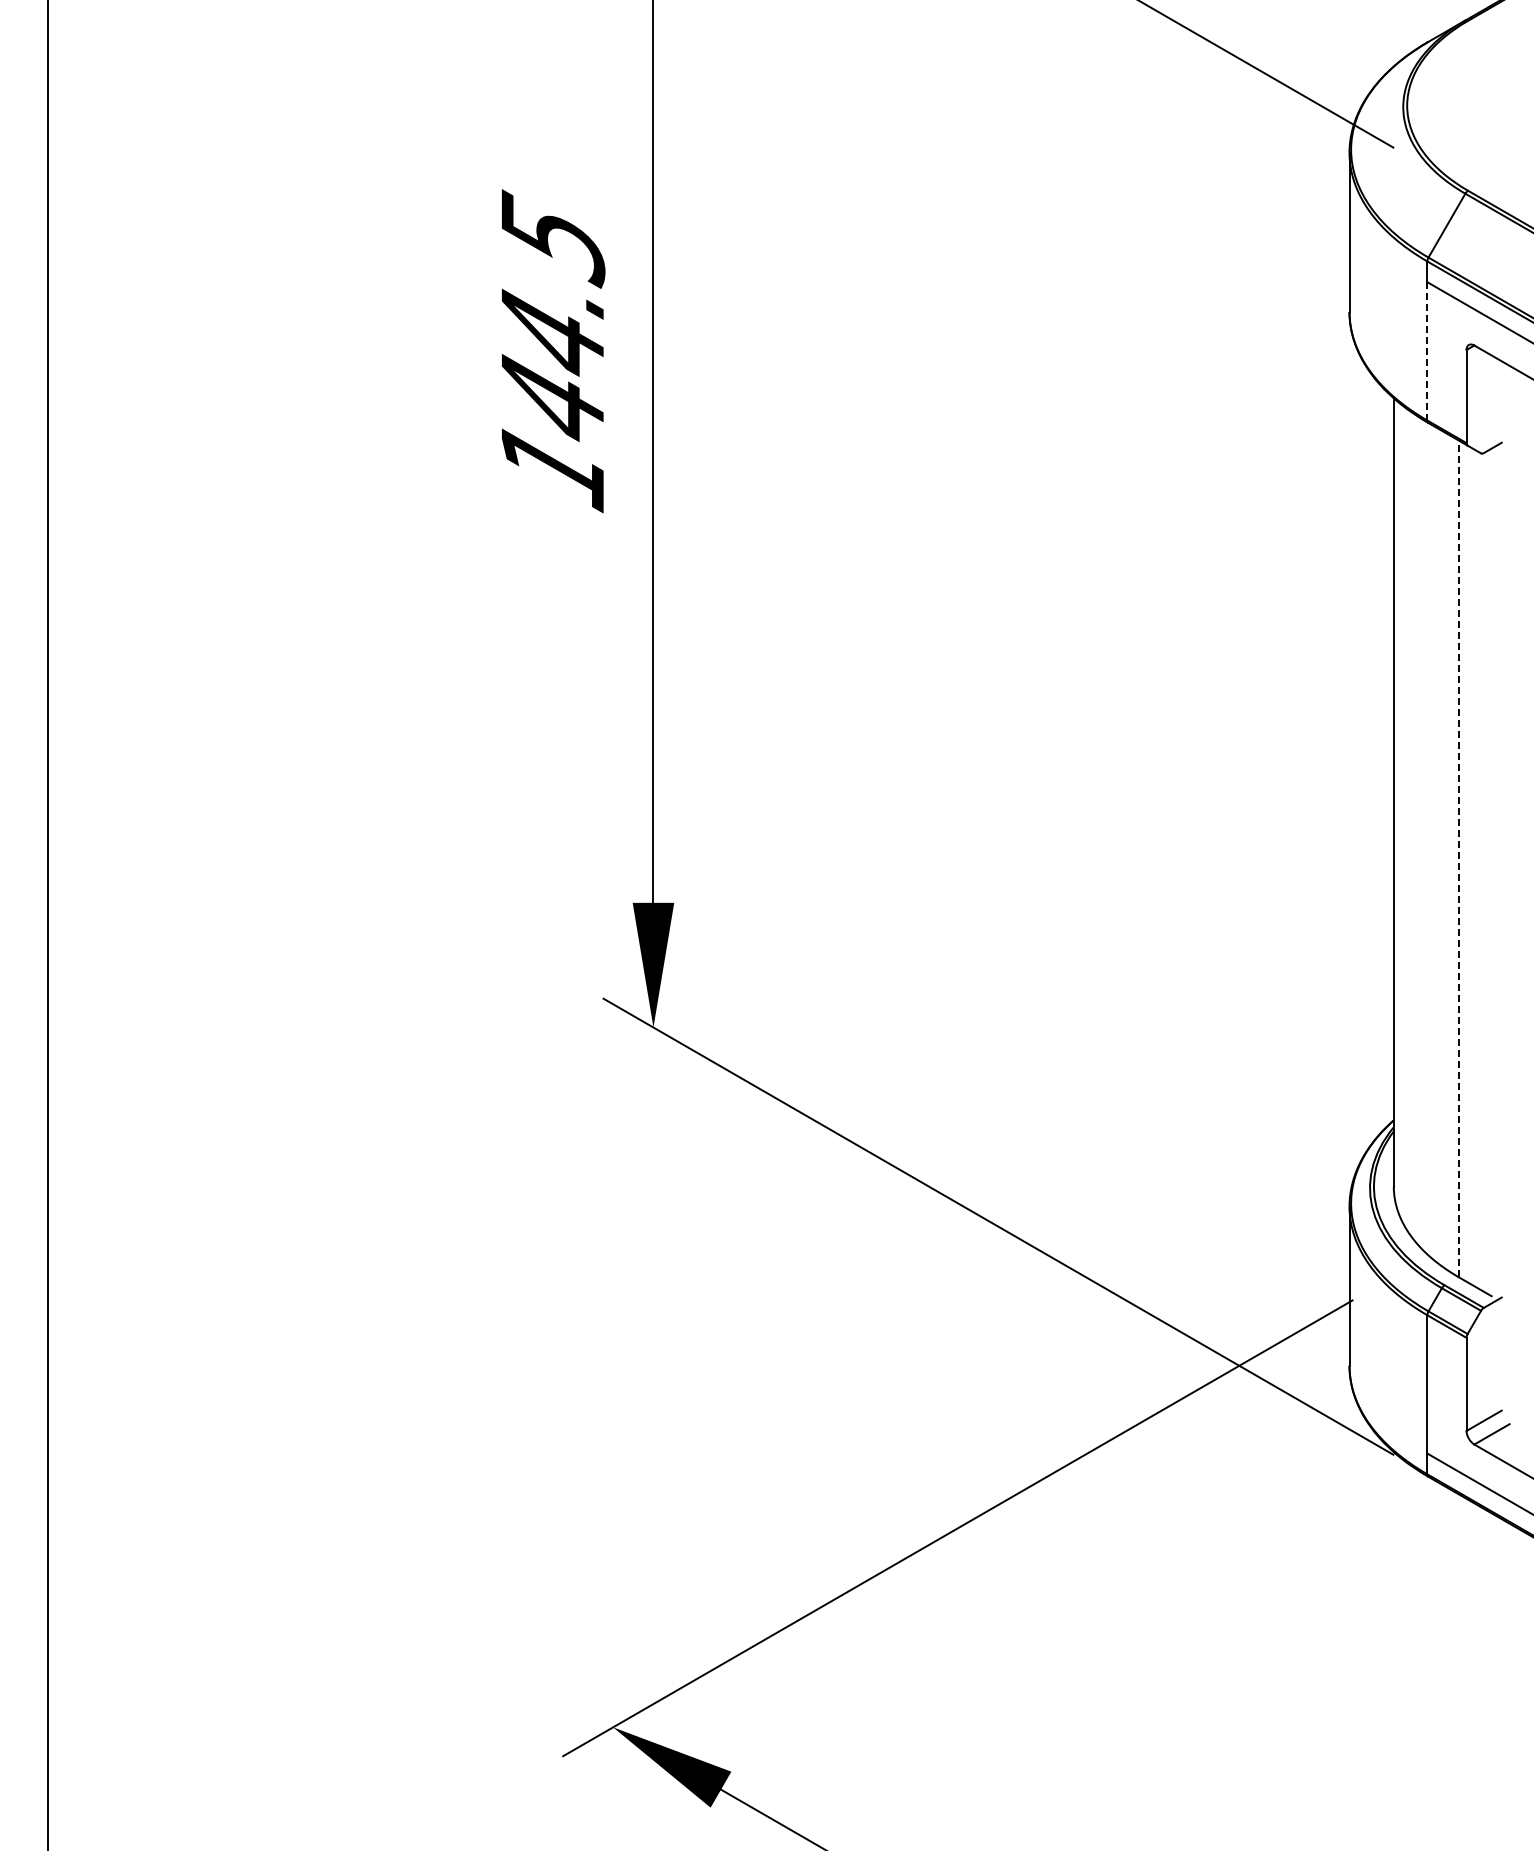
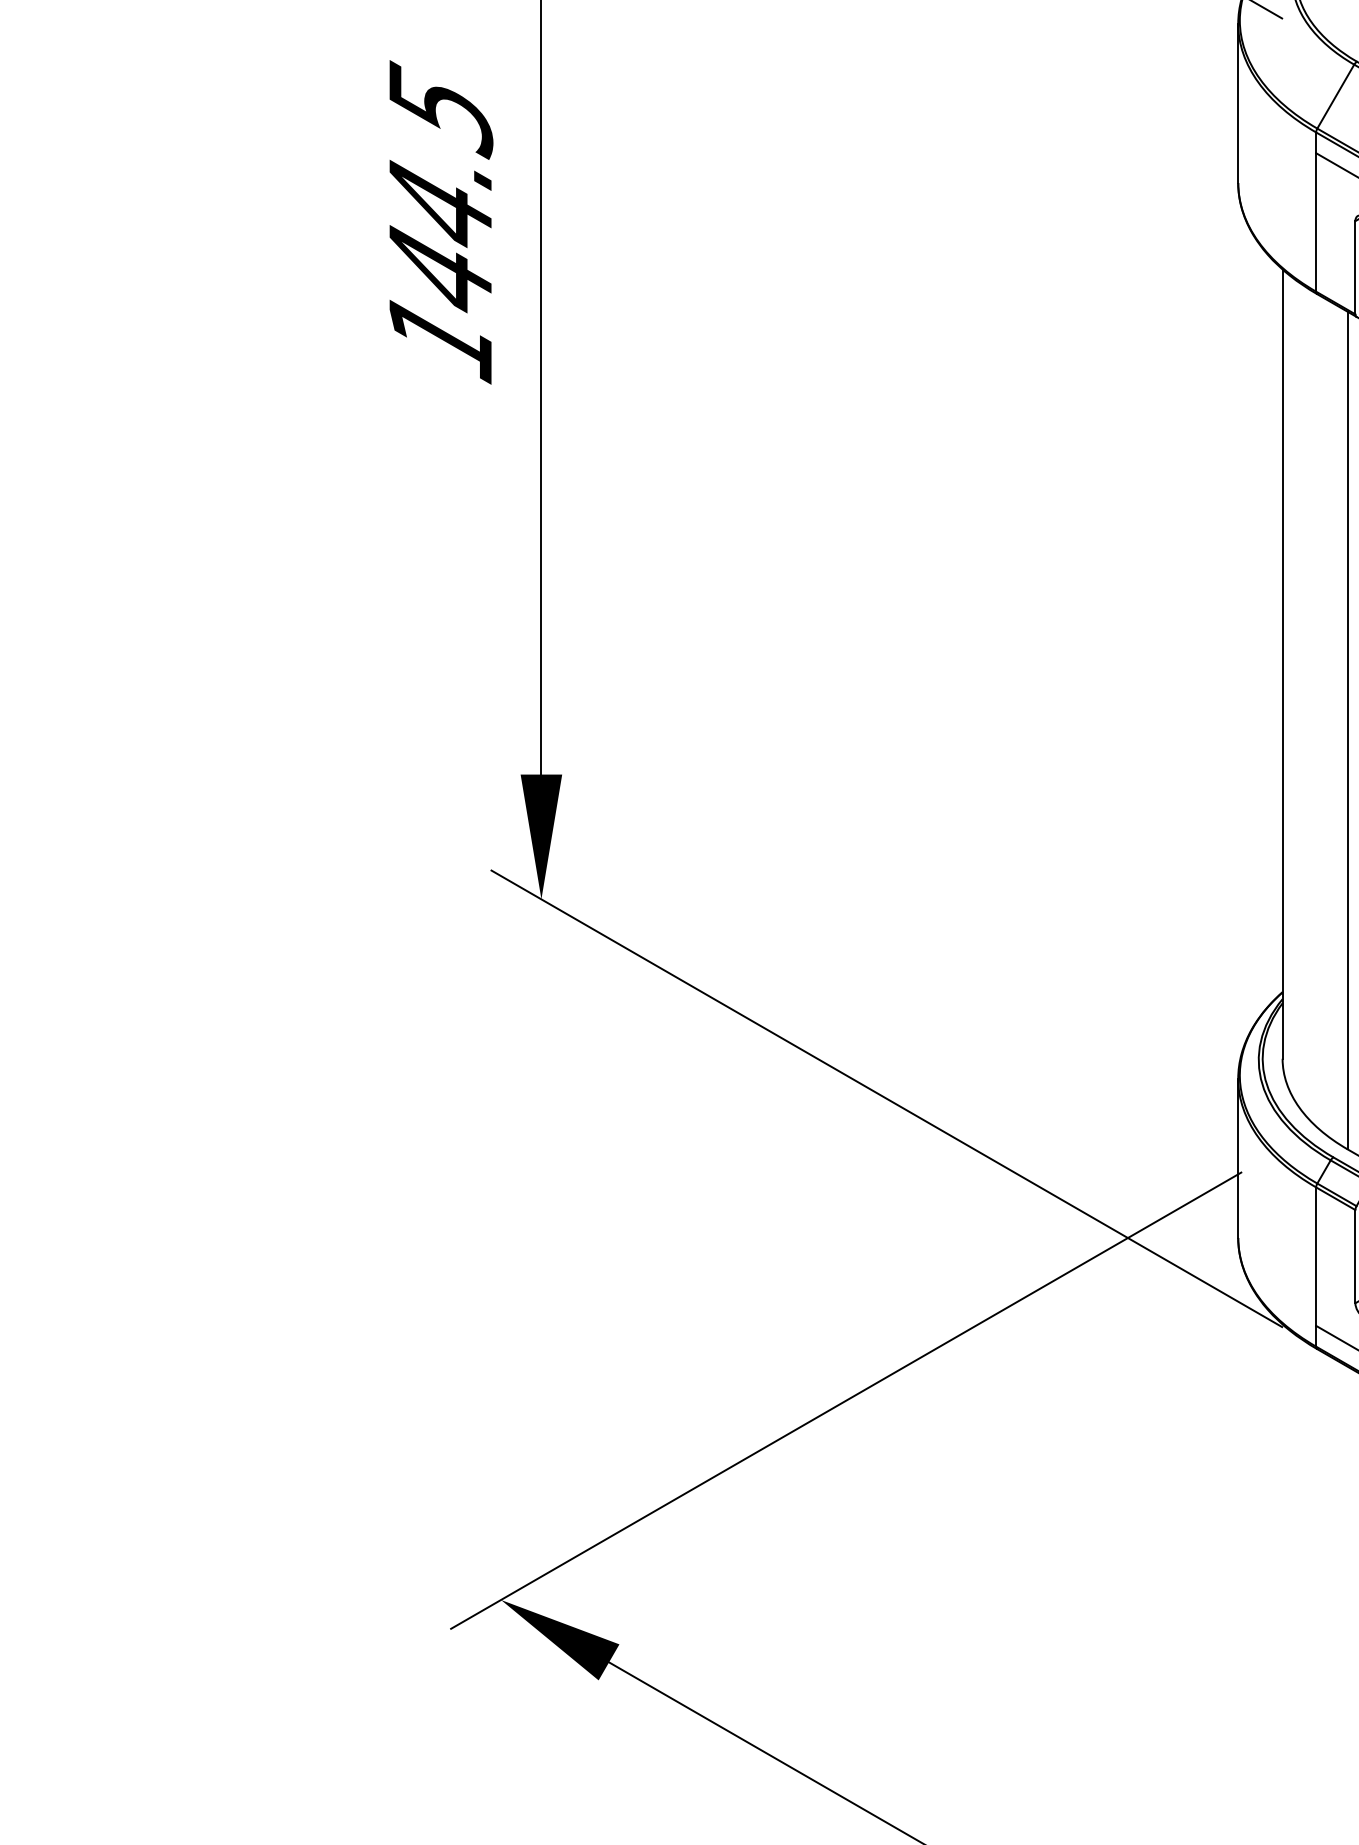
line: (1427, 350) -> (1316, 221), dashed -> solid
line: (1458, 858) -> (1347, 730), dashed -> solid

